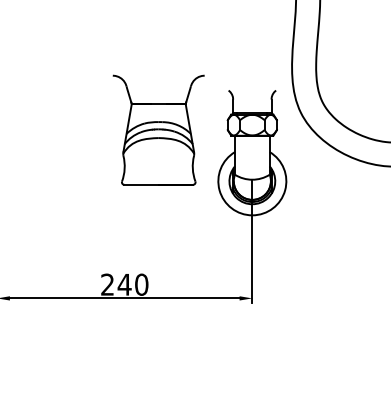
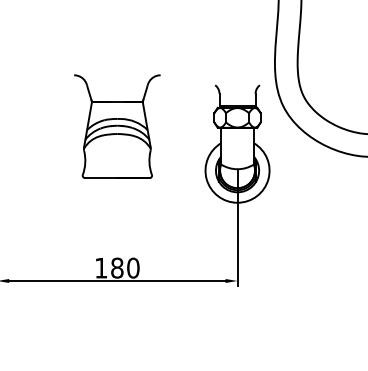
part: (158, 130) -> (117, 126), moved
text: (116, 284) -> (109, 267), 240 -> 180

